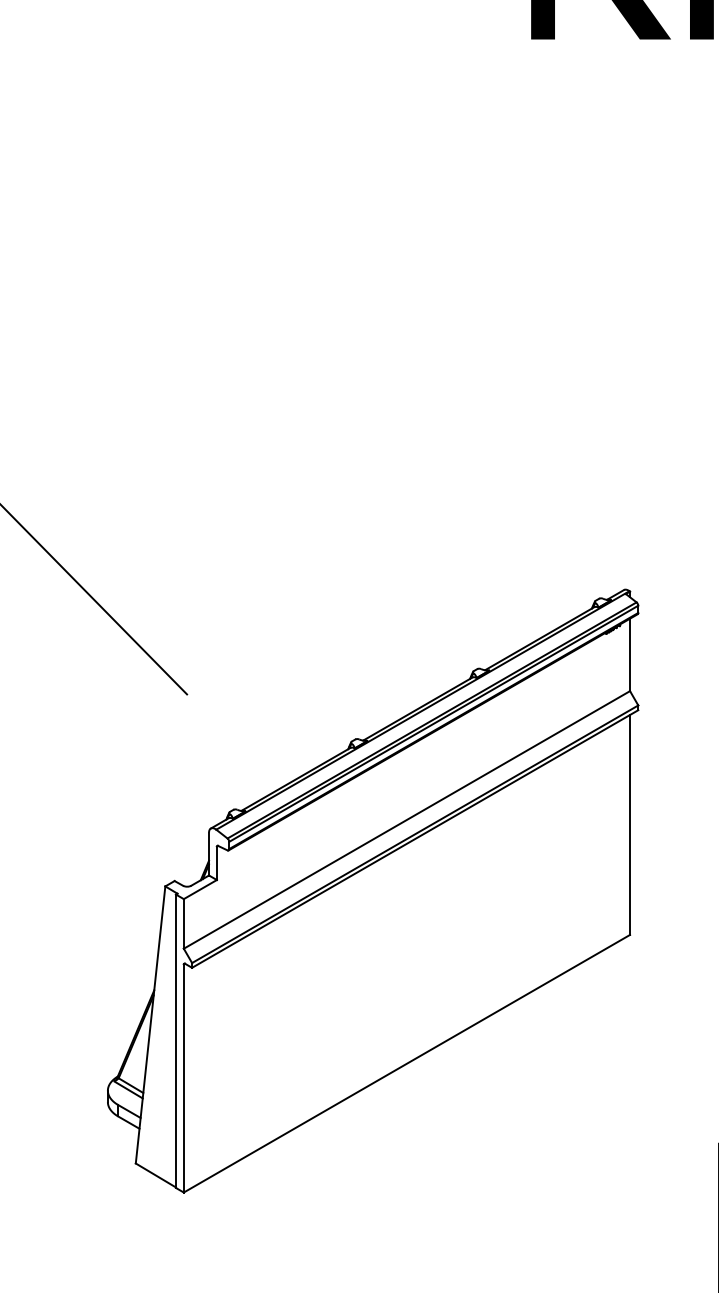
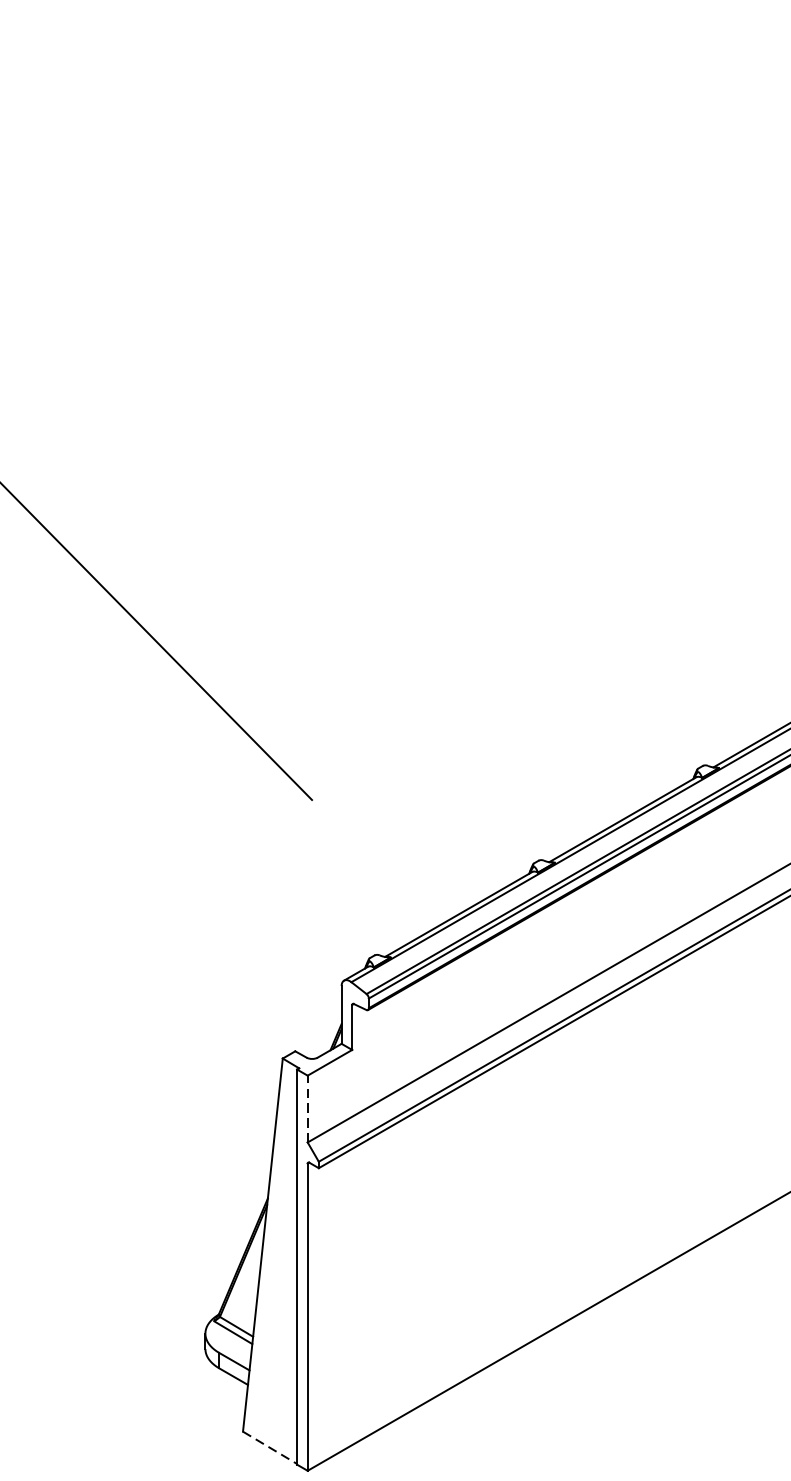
line: (183, 923) -> (307, 1108), solid -> dashed
line: (156, 1175) -> (270, 1447), solid -> dashed

